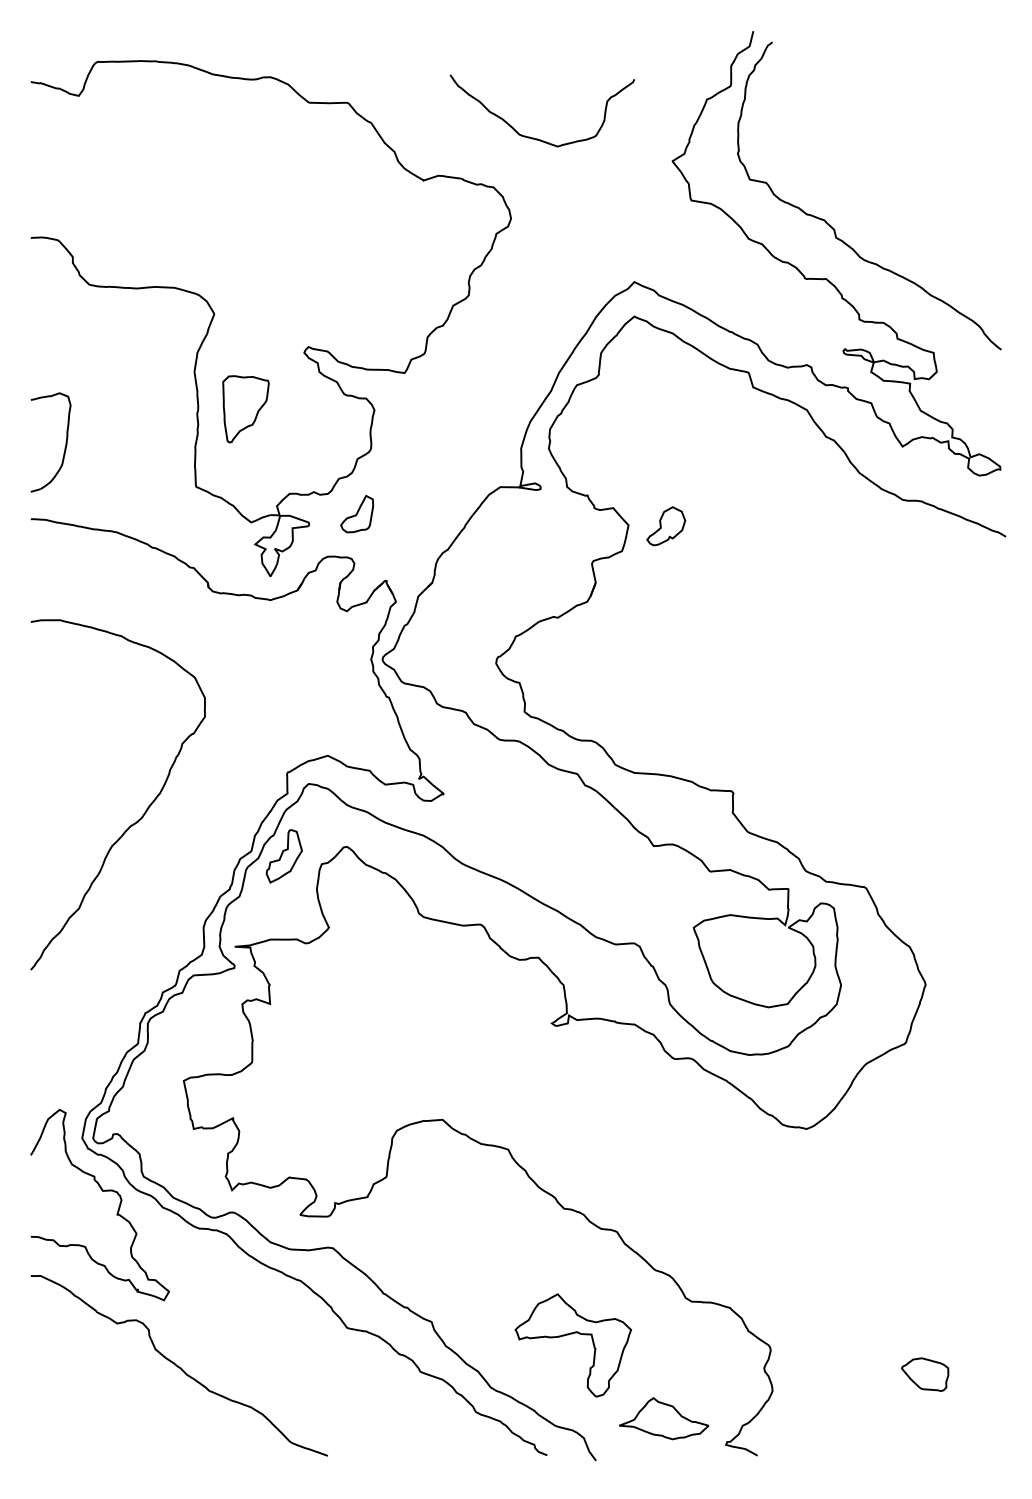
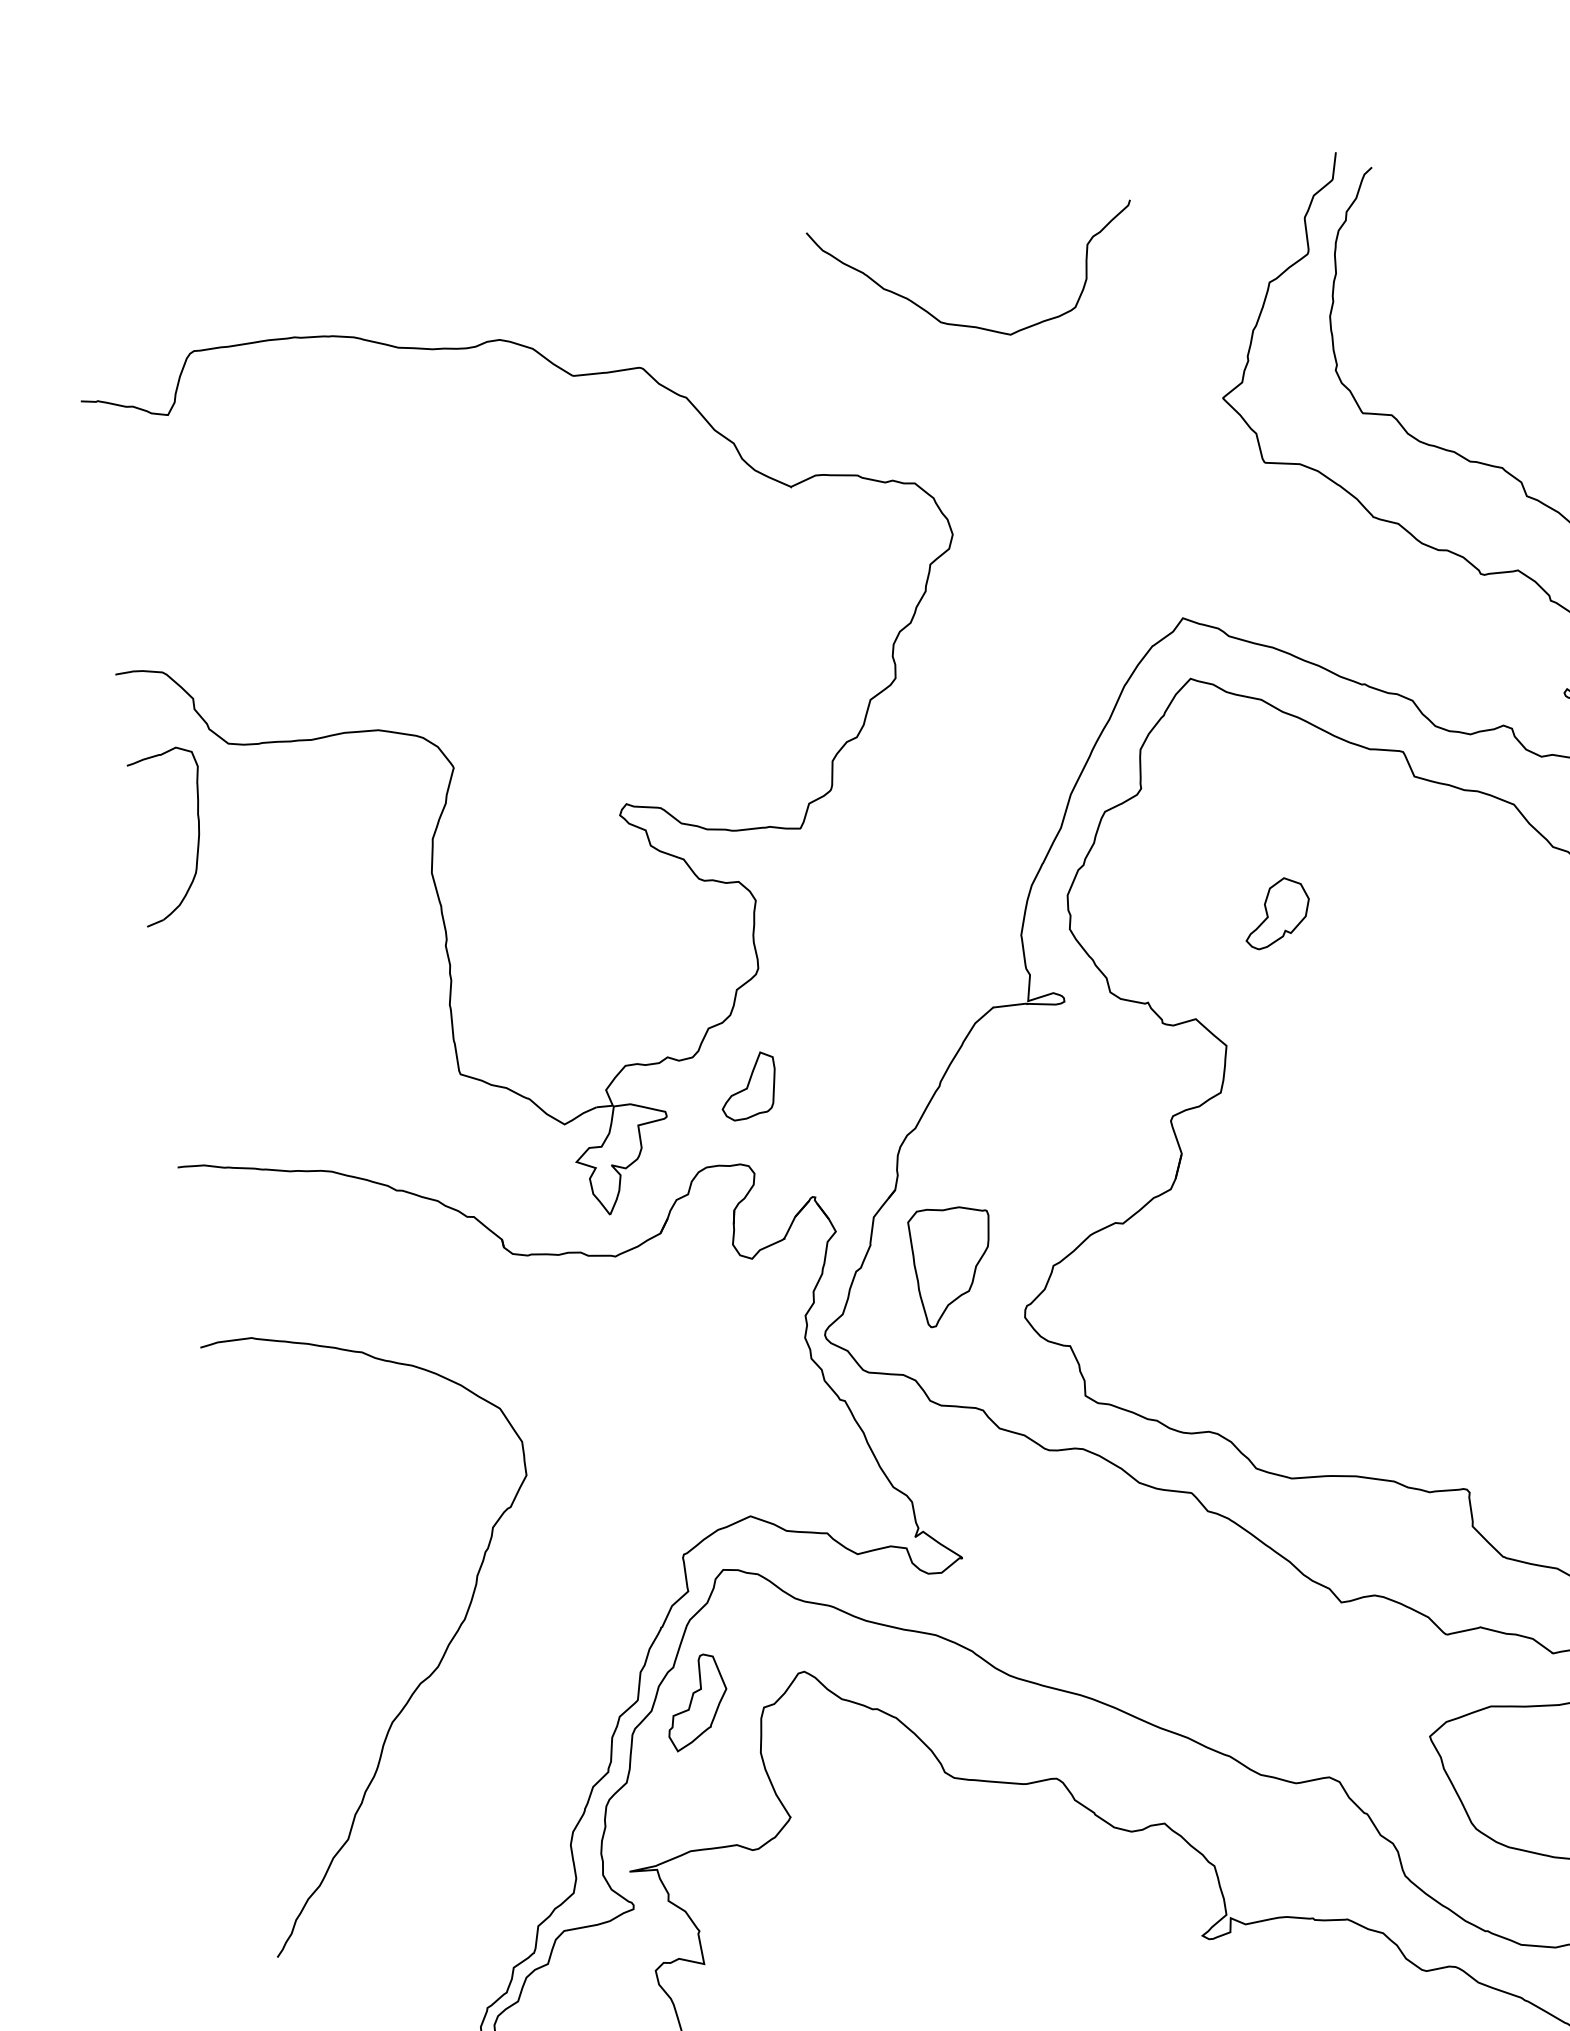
curve: (533, 137) -> (966, 324), moved
part: (245, 409) -> (953, 1265), moved
part: (64, 447) -> (196, 841), moved
part: (666, 526) -> (1277, 913), moved

